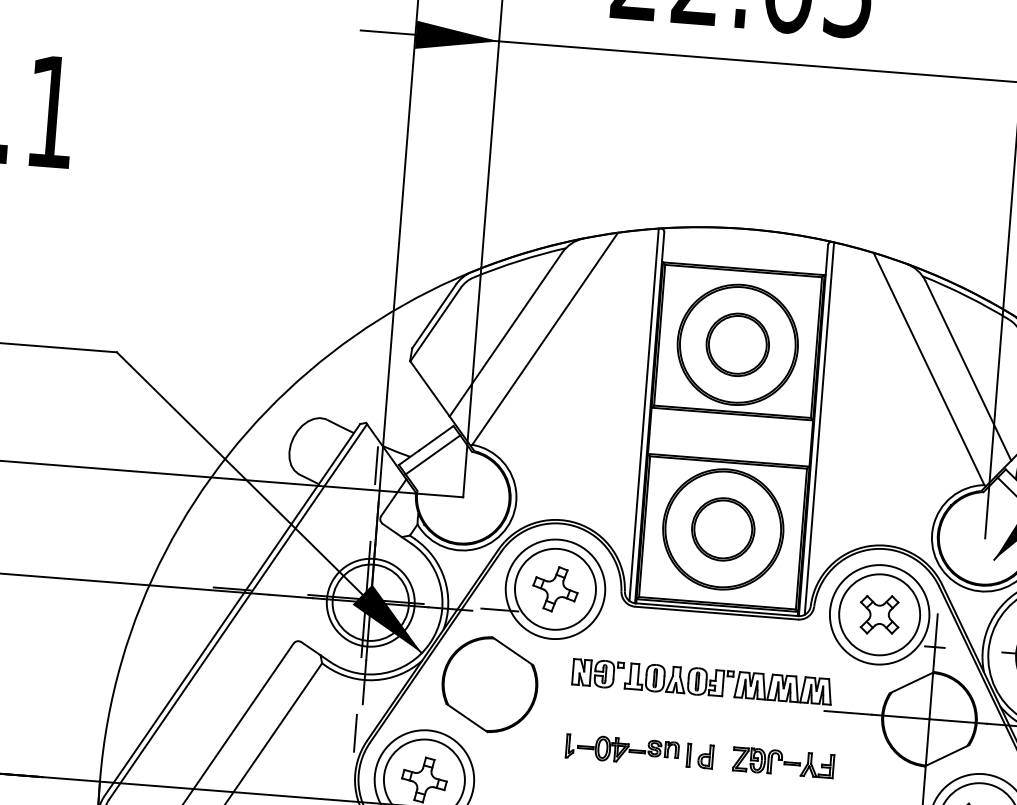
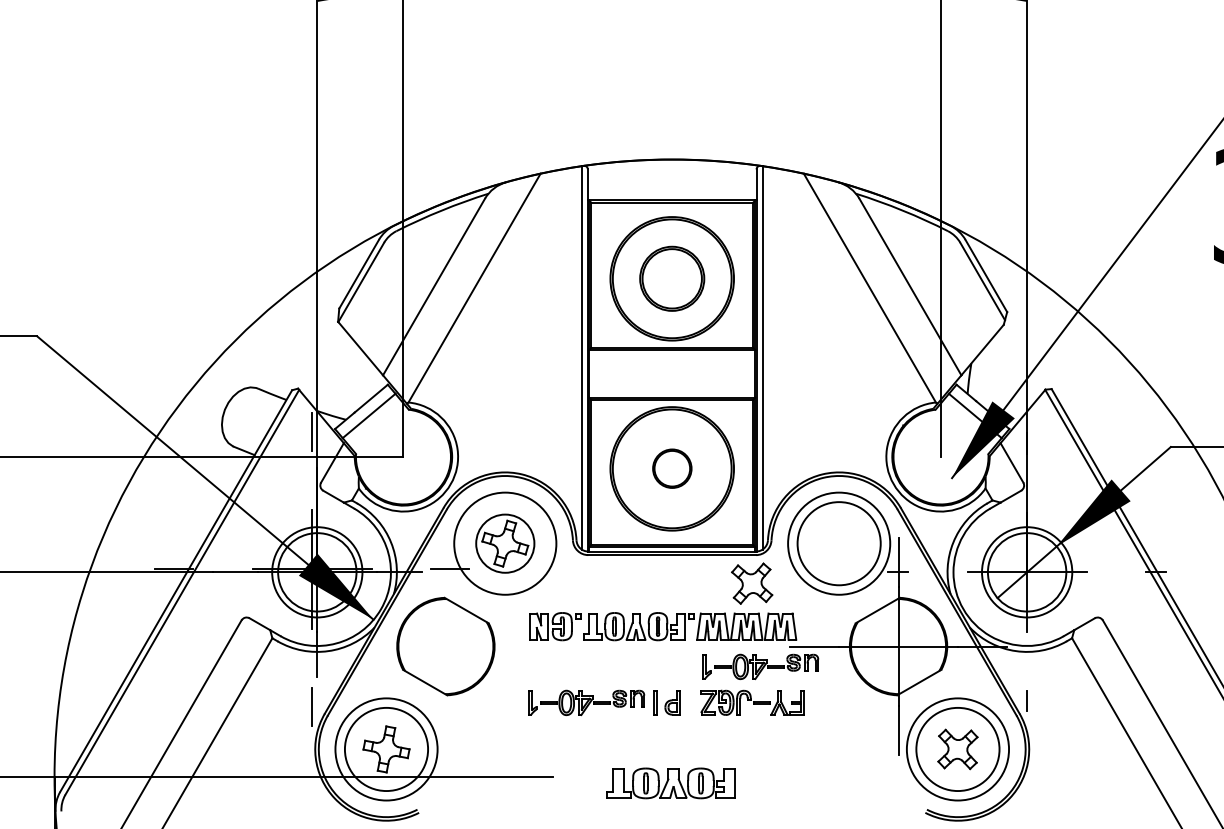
part: (723, 529) -> (672, 468), size x0.6
circle: (554, 589) -> (504, 543), size x0.7
part: (880, 614) -> (752, 583), moved
part: (793, 728) -> (760, 666), added

